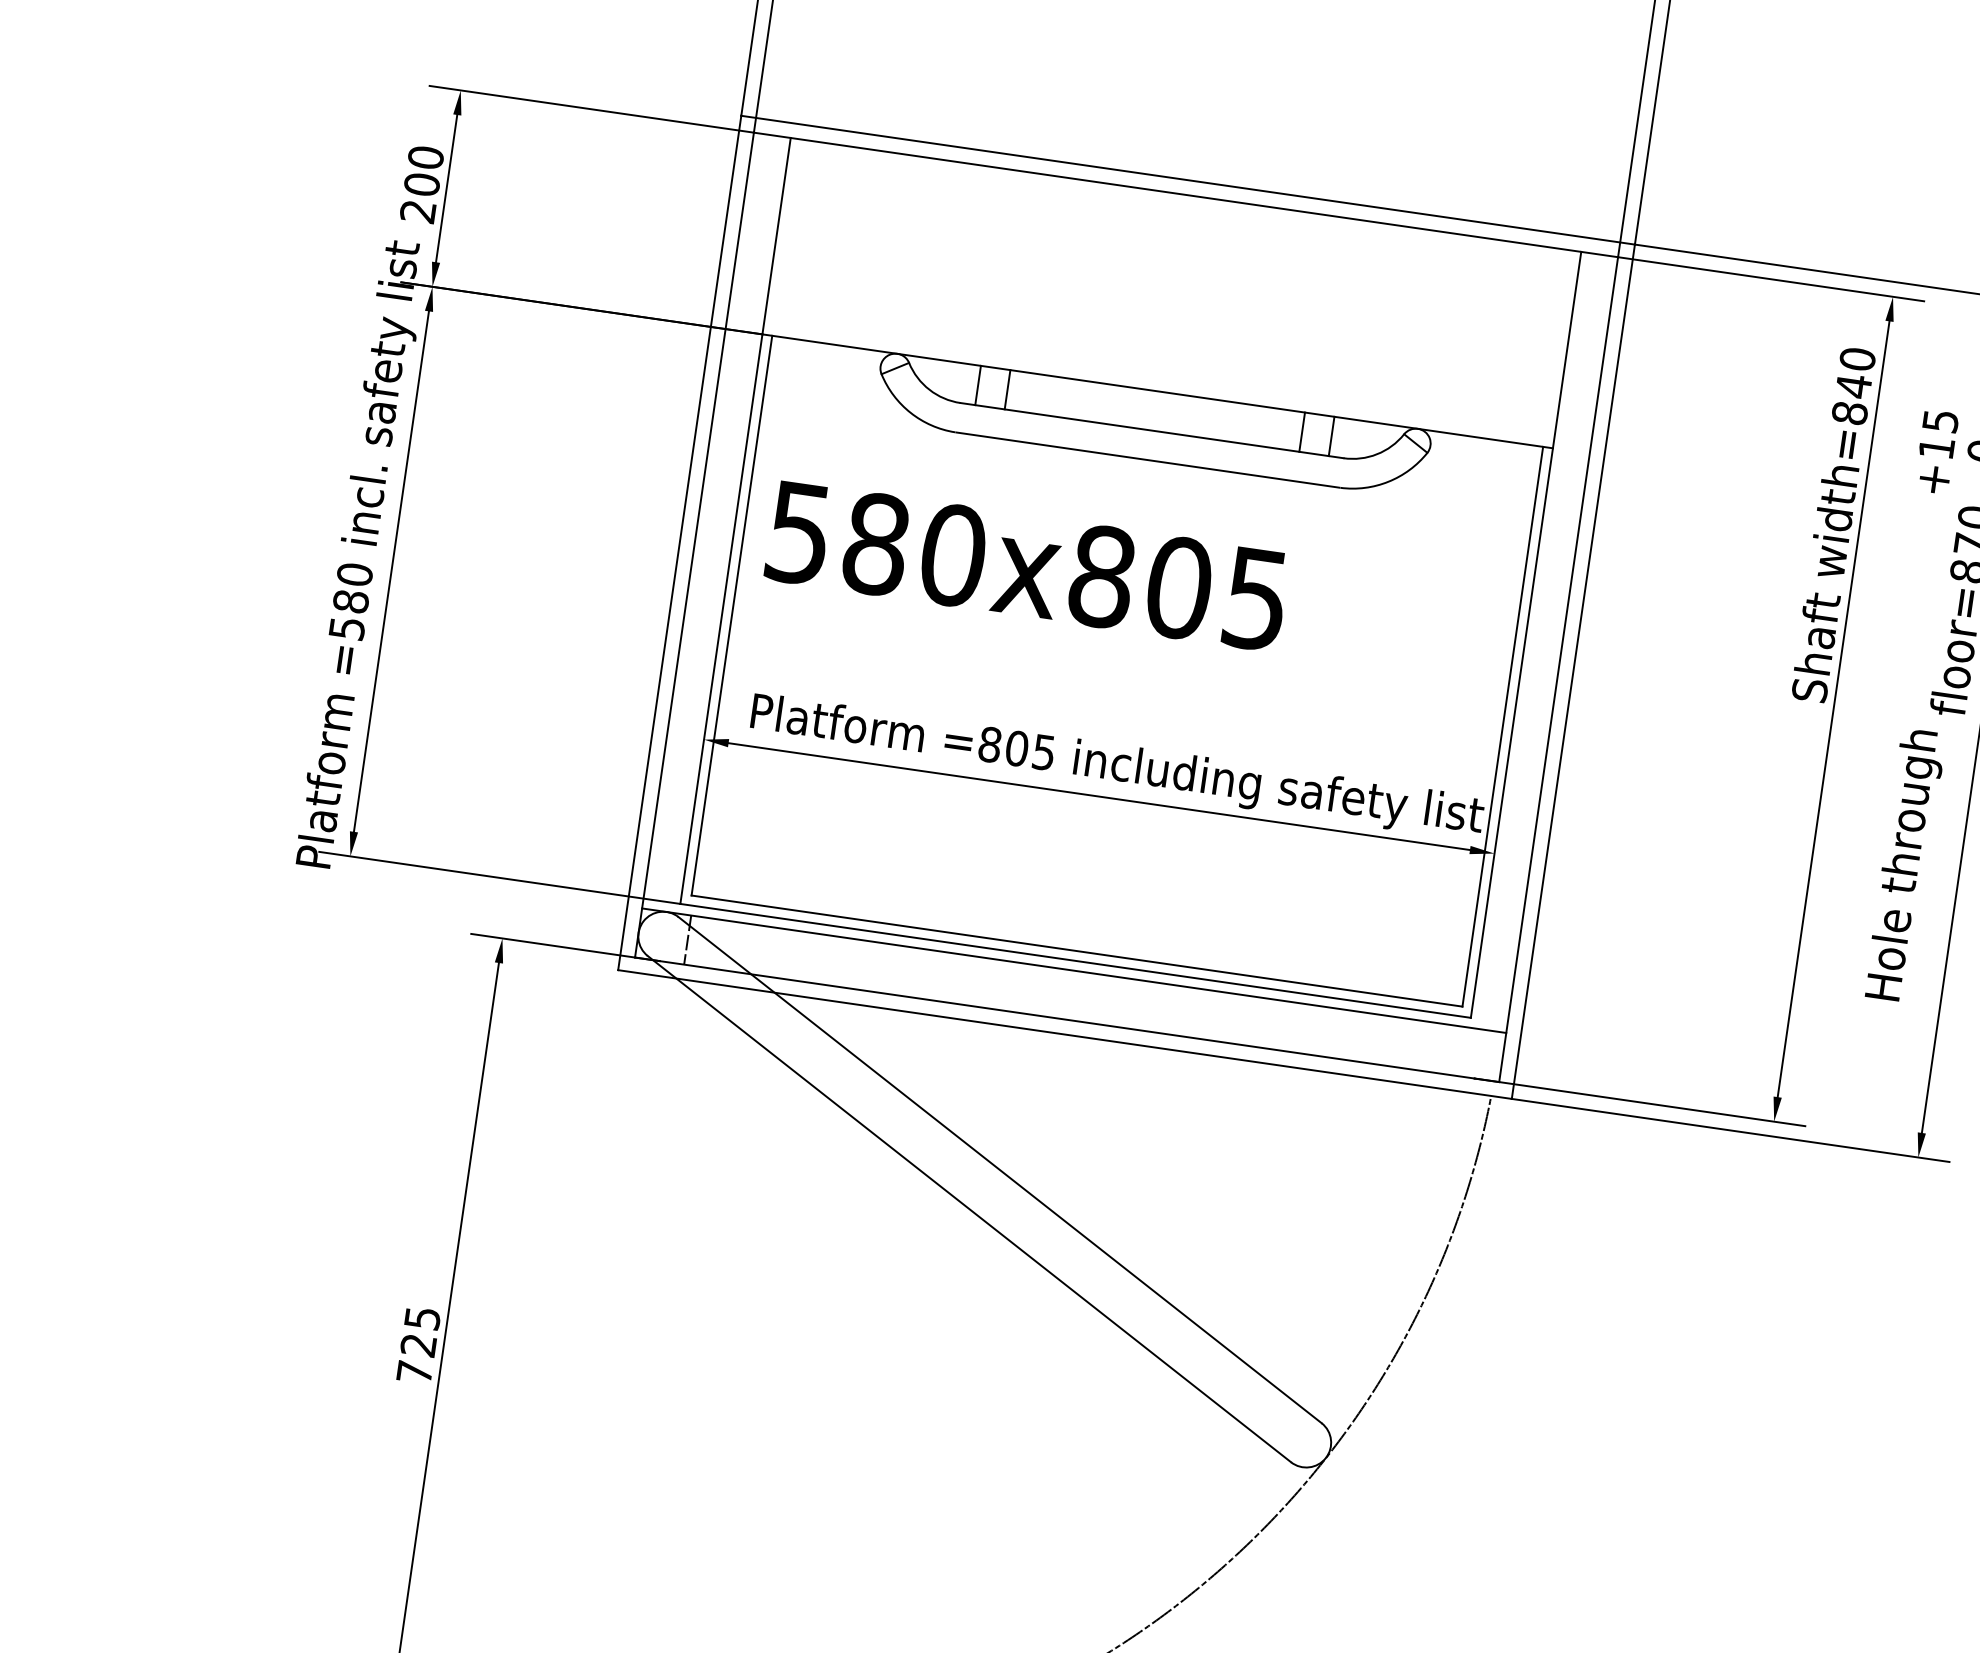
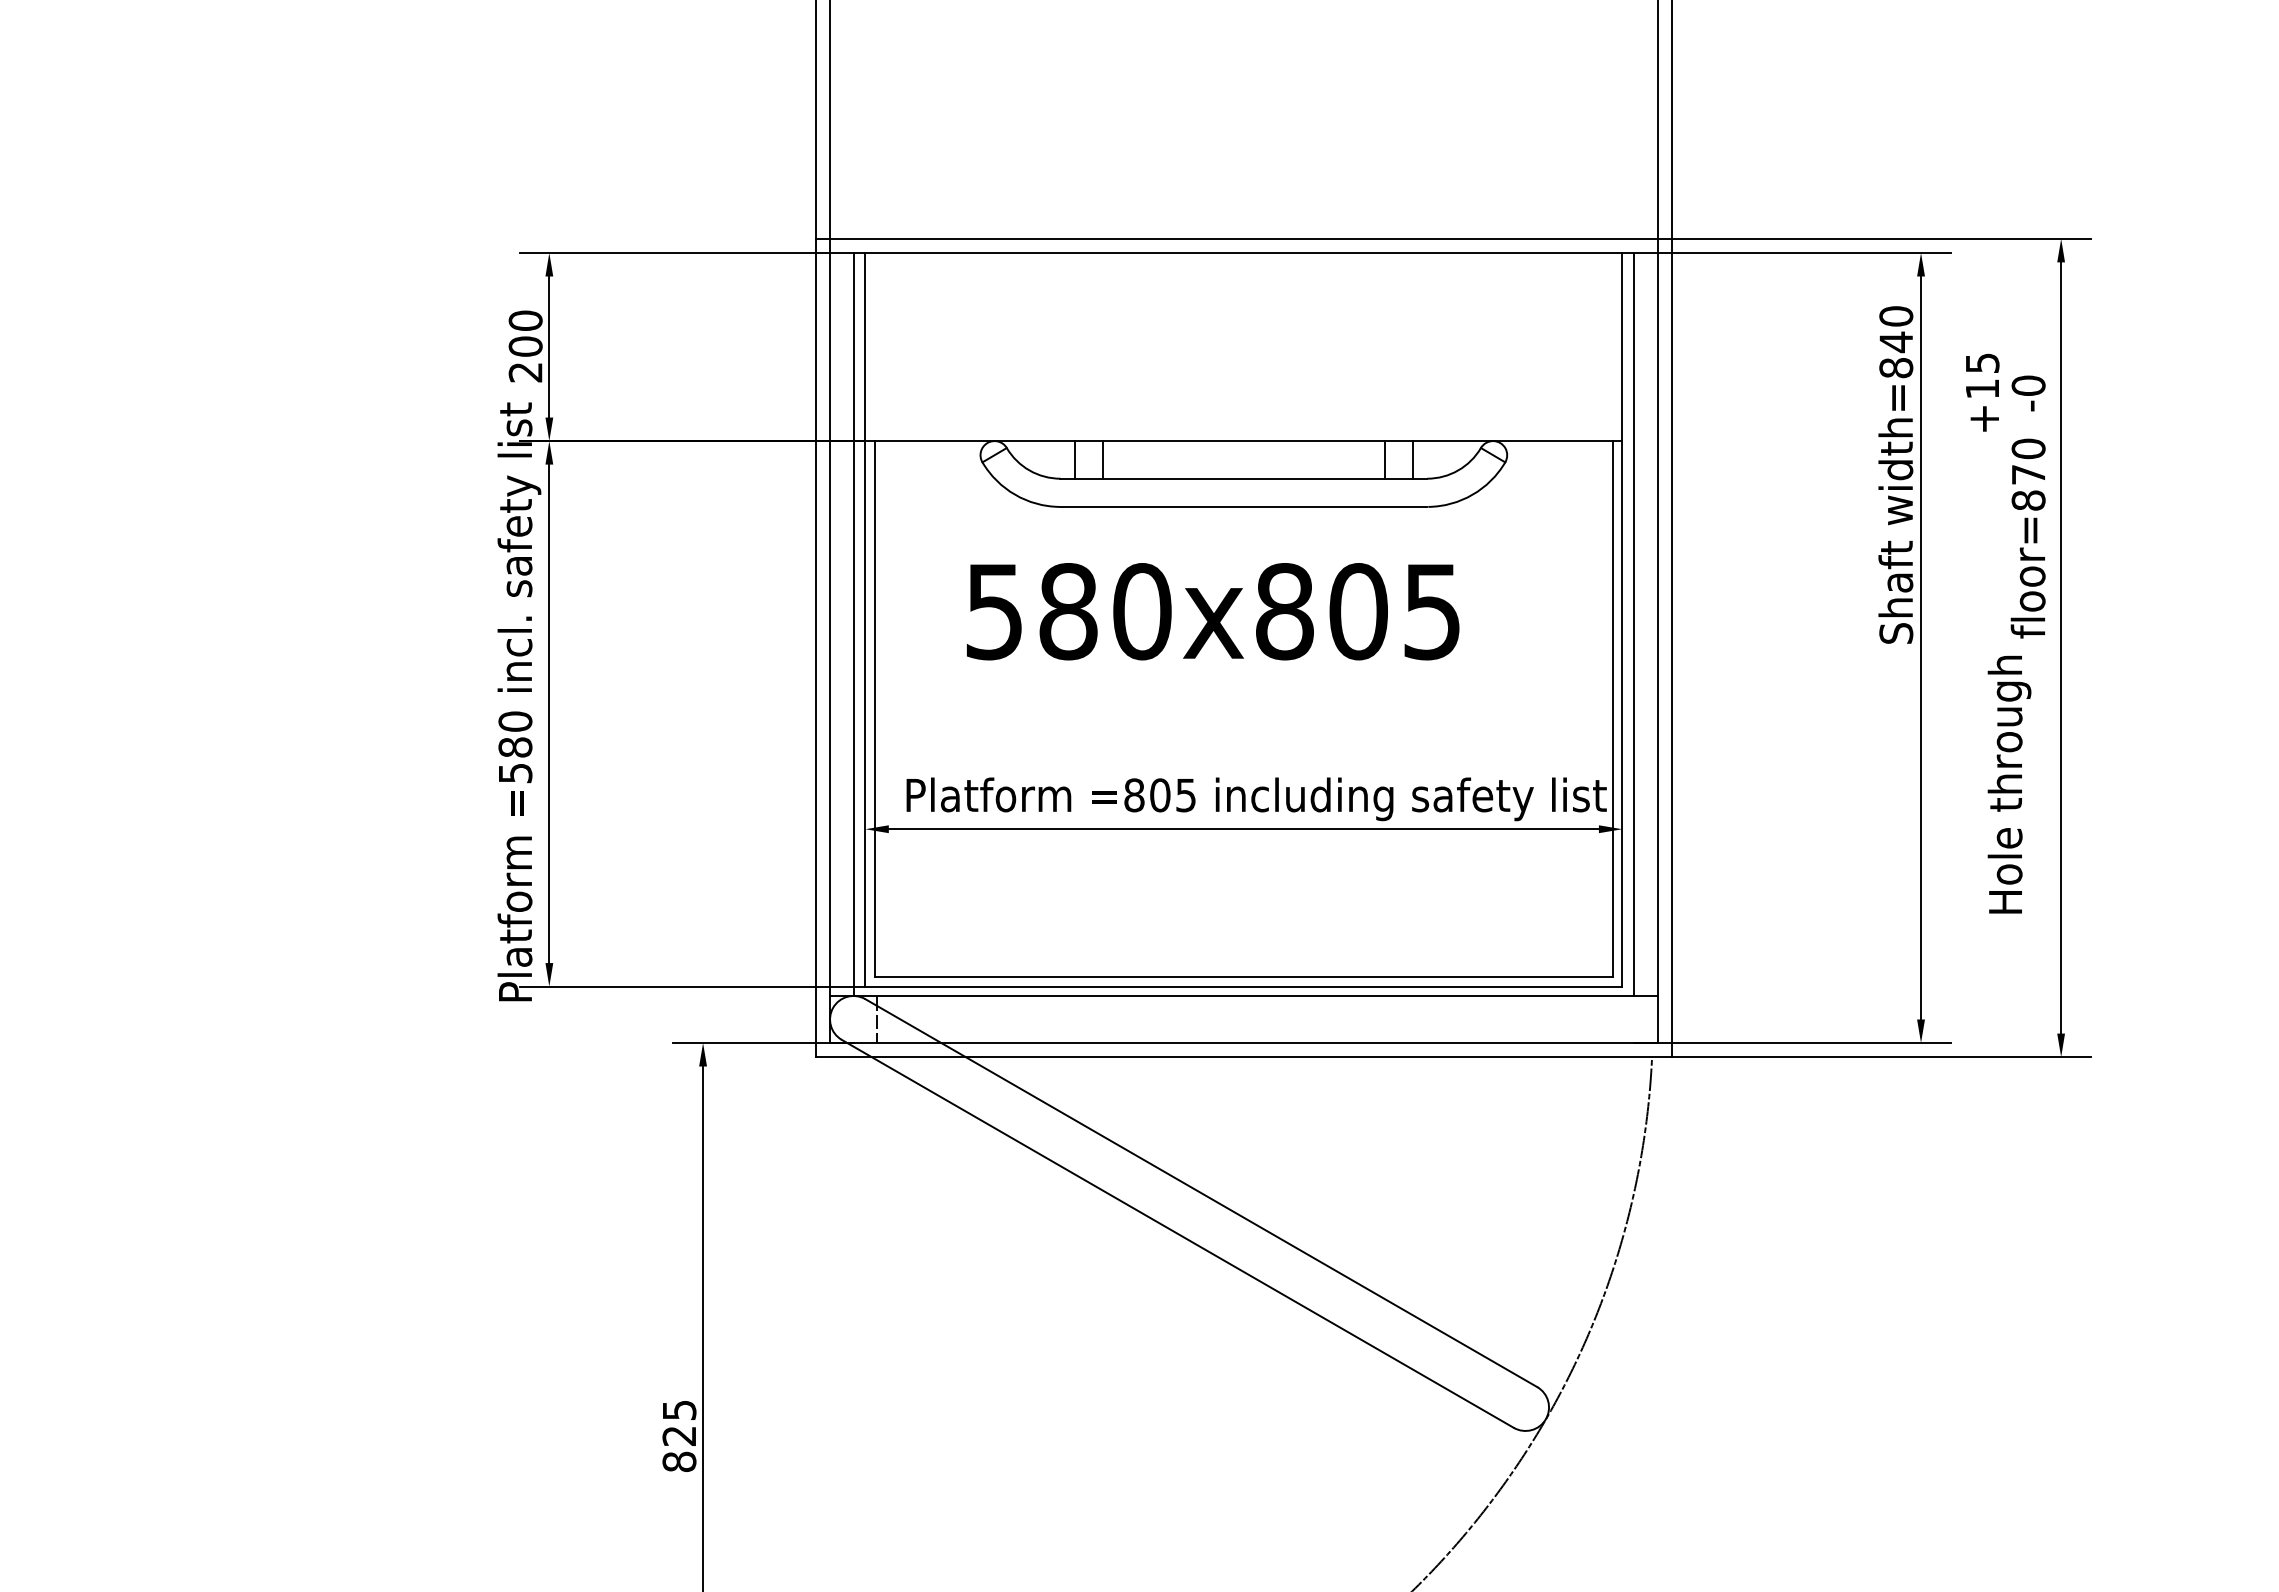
line: (722, 523) -> (853, 623), added
text: (1027, 565) -> (1213, 611), moved
line: (1537, 641) -> (1634, 624), added
text: (414, 1371) -> (679, 1461), 725 -> 825

